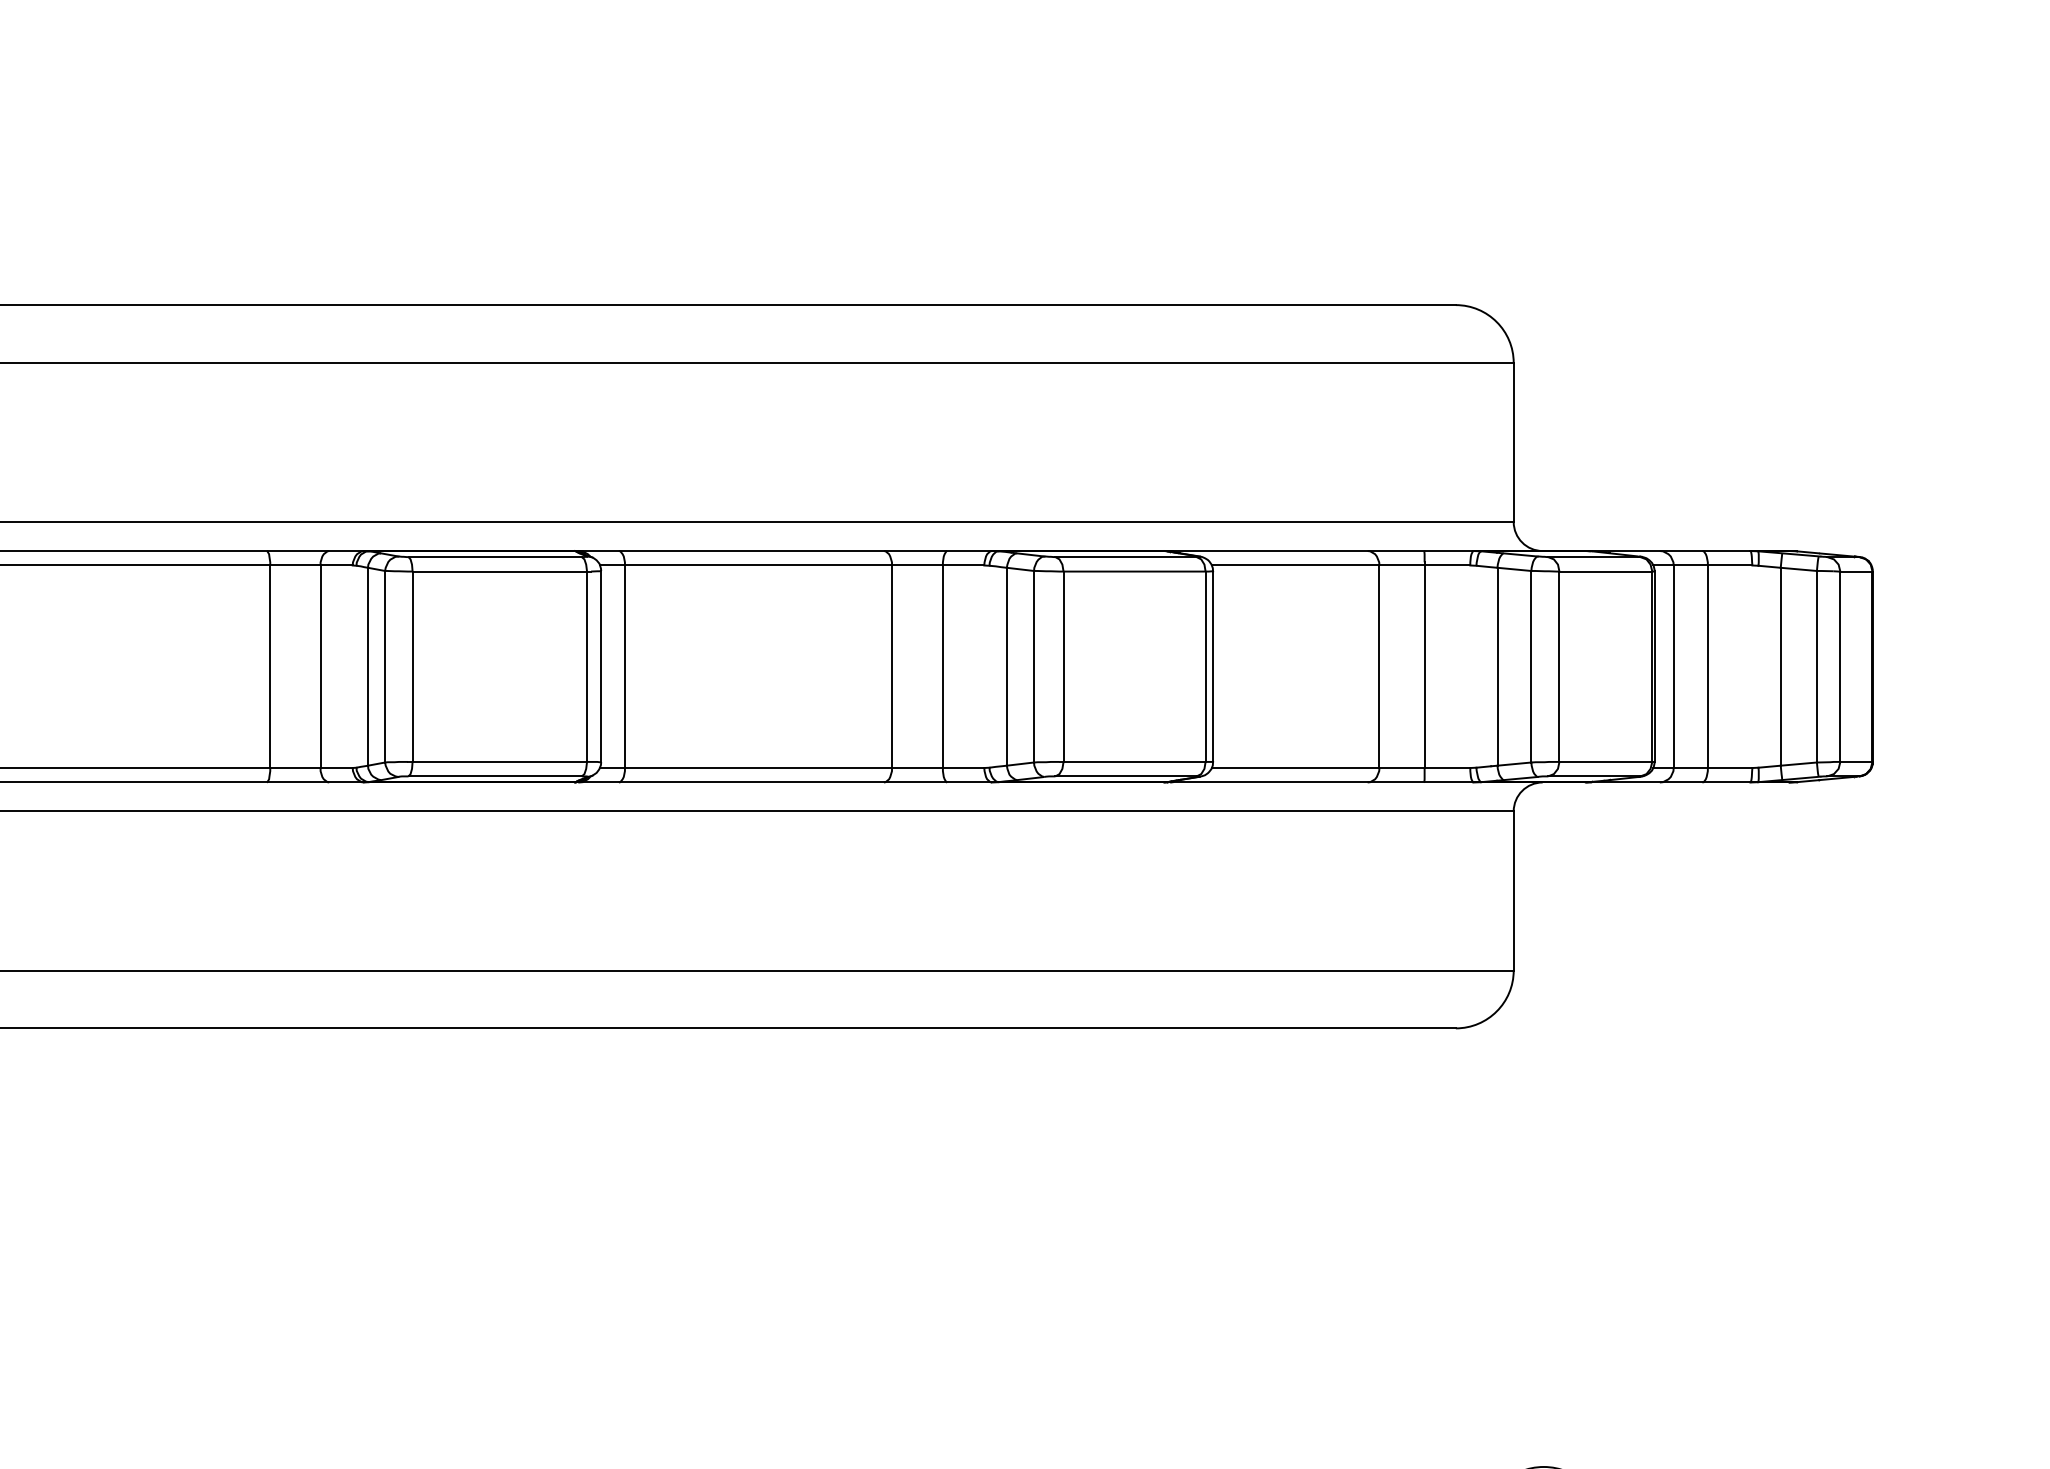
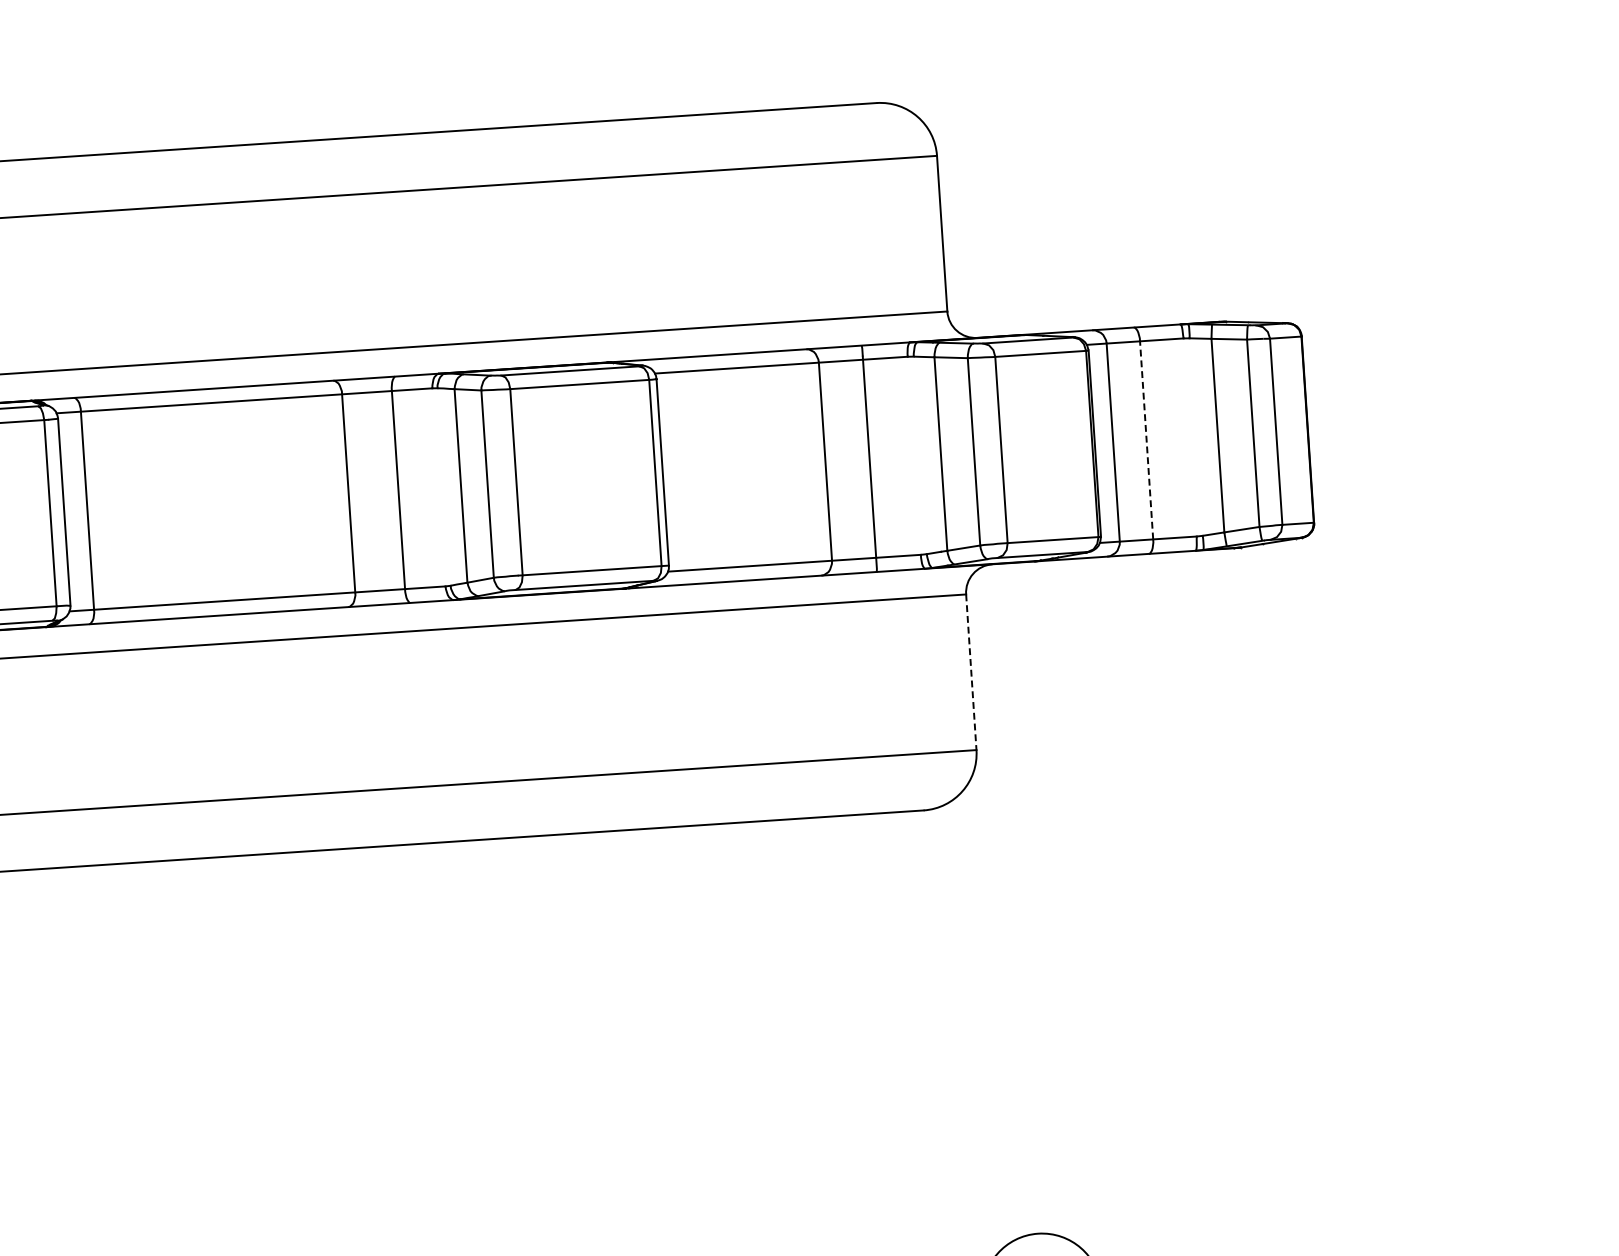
line: (1707, 666) -> (1146, 440), solid -> dashed
line: (1513, 890) -> (971, 671), solid -> dashed

